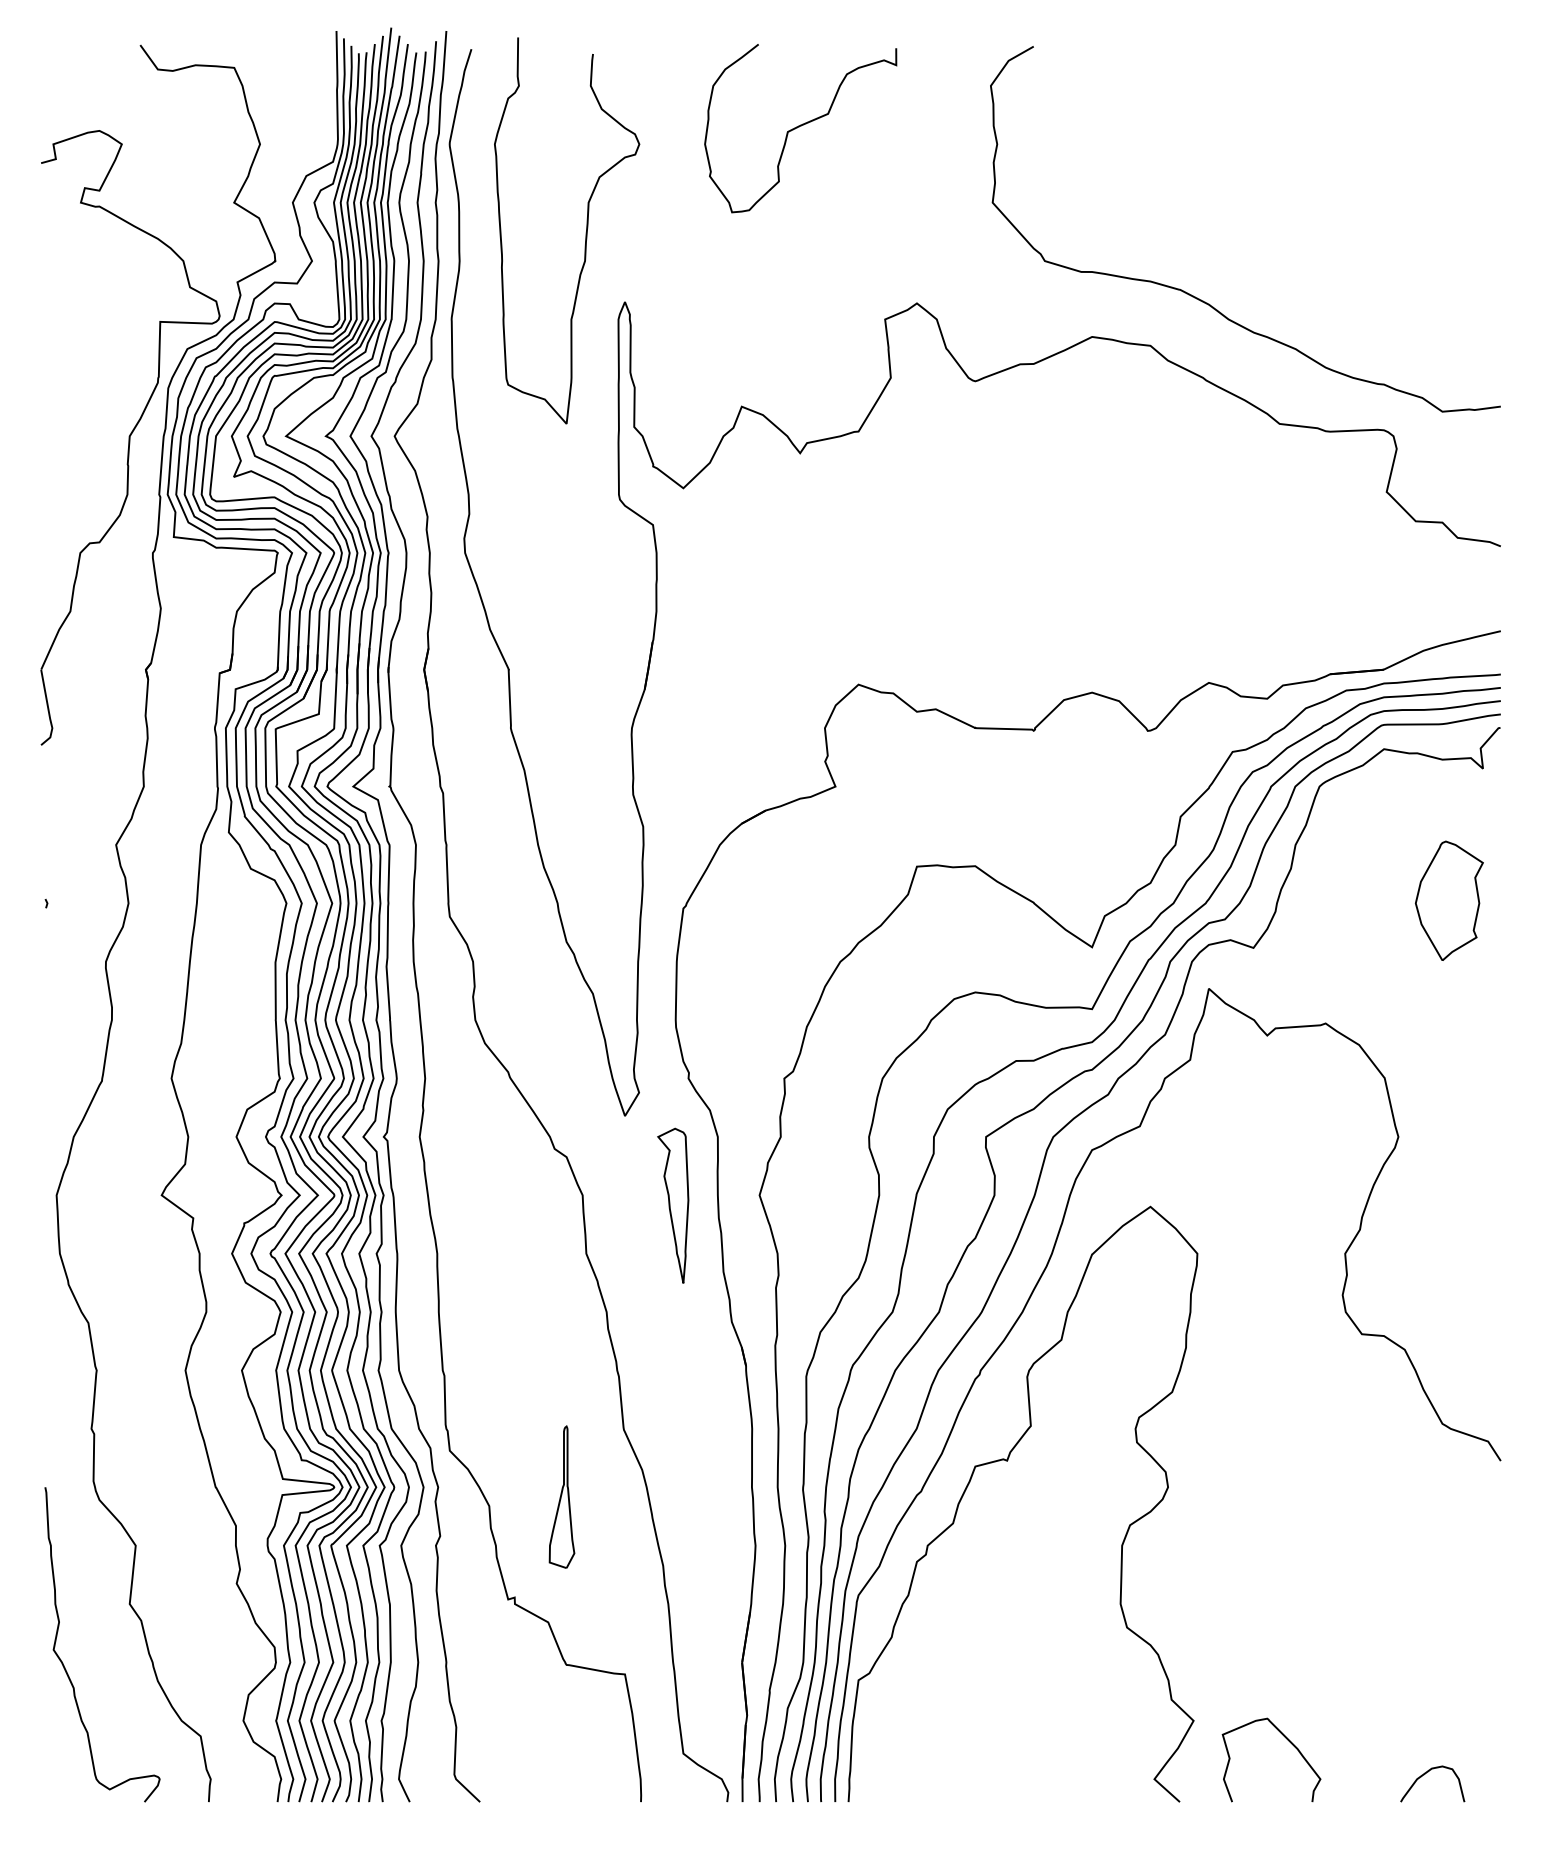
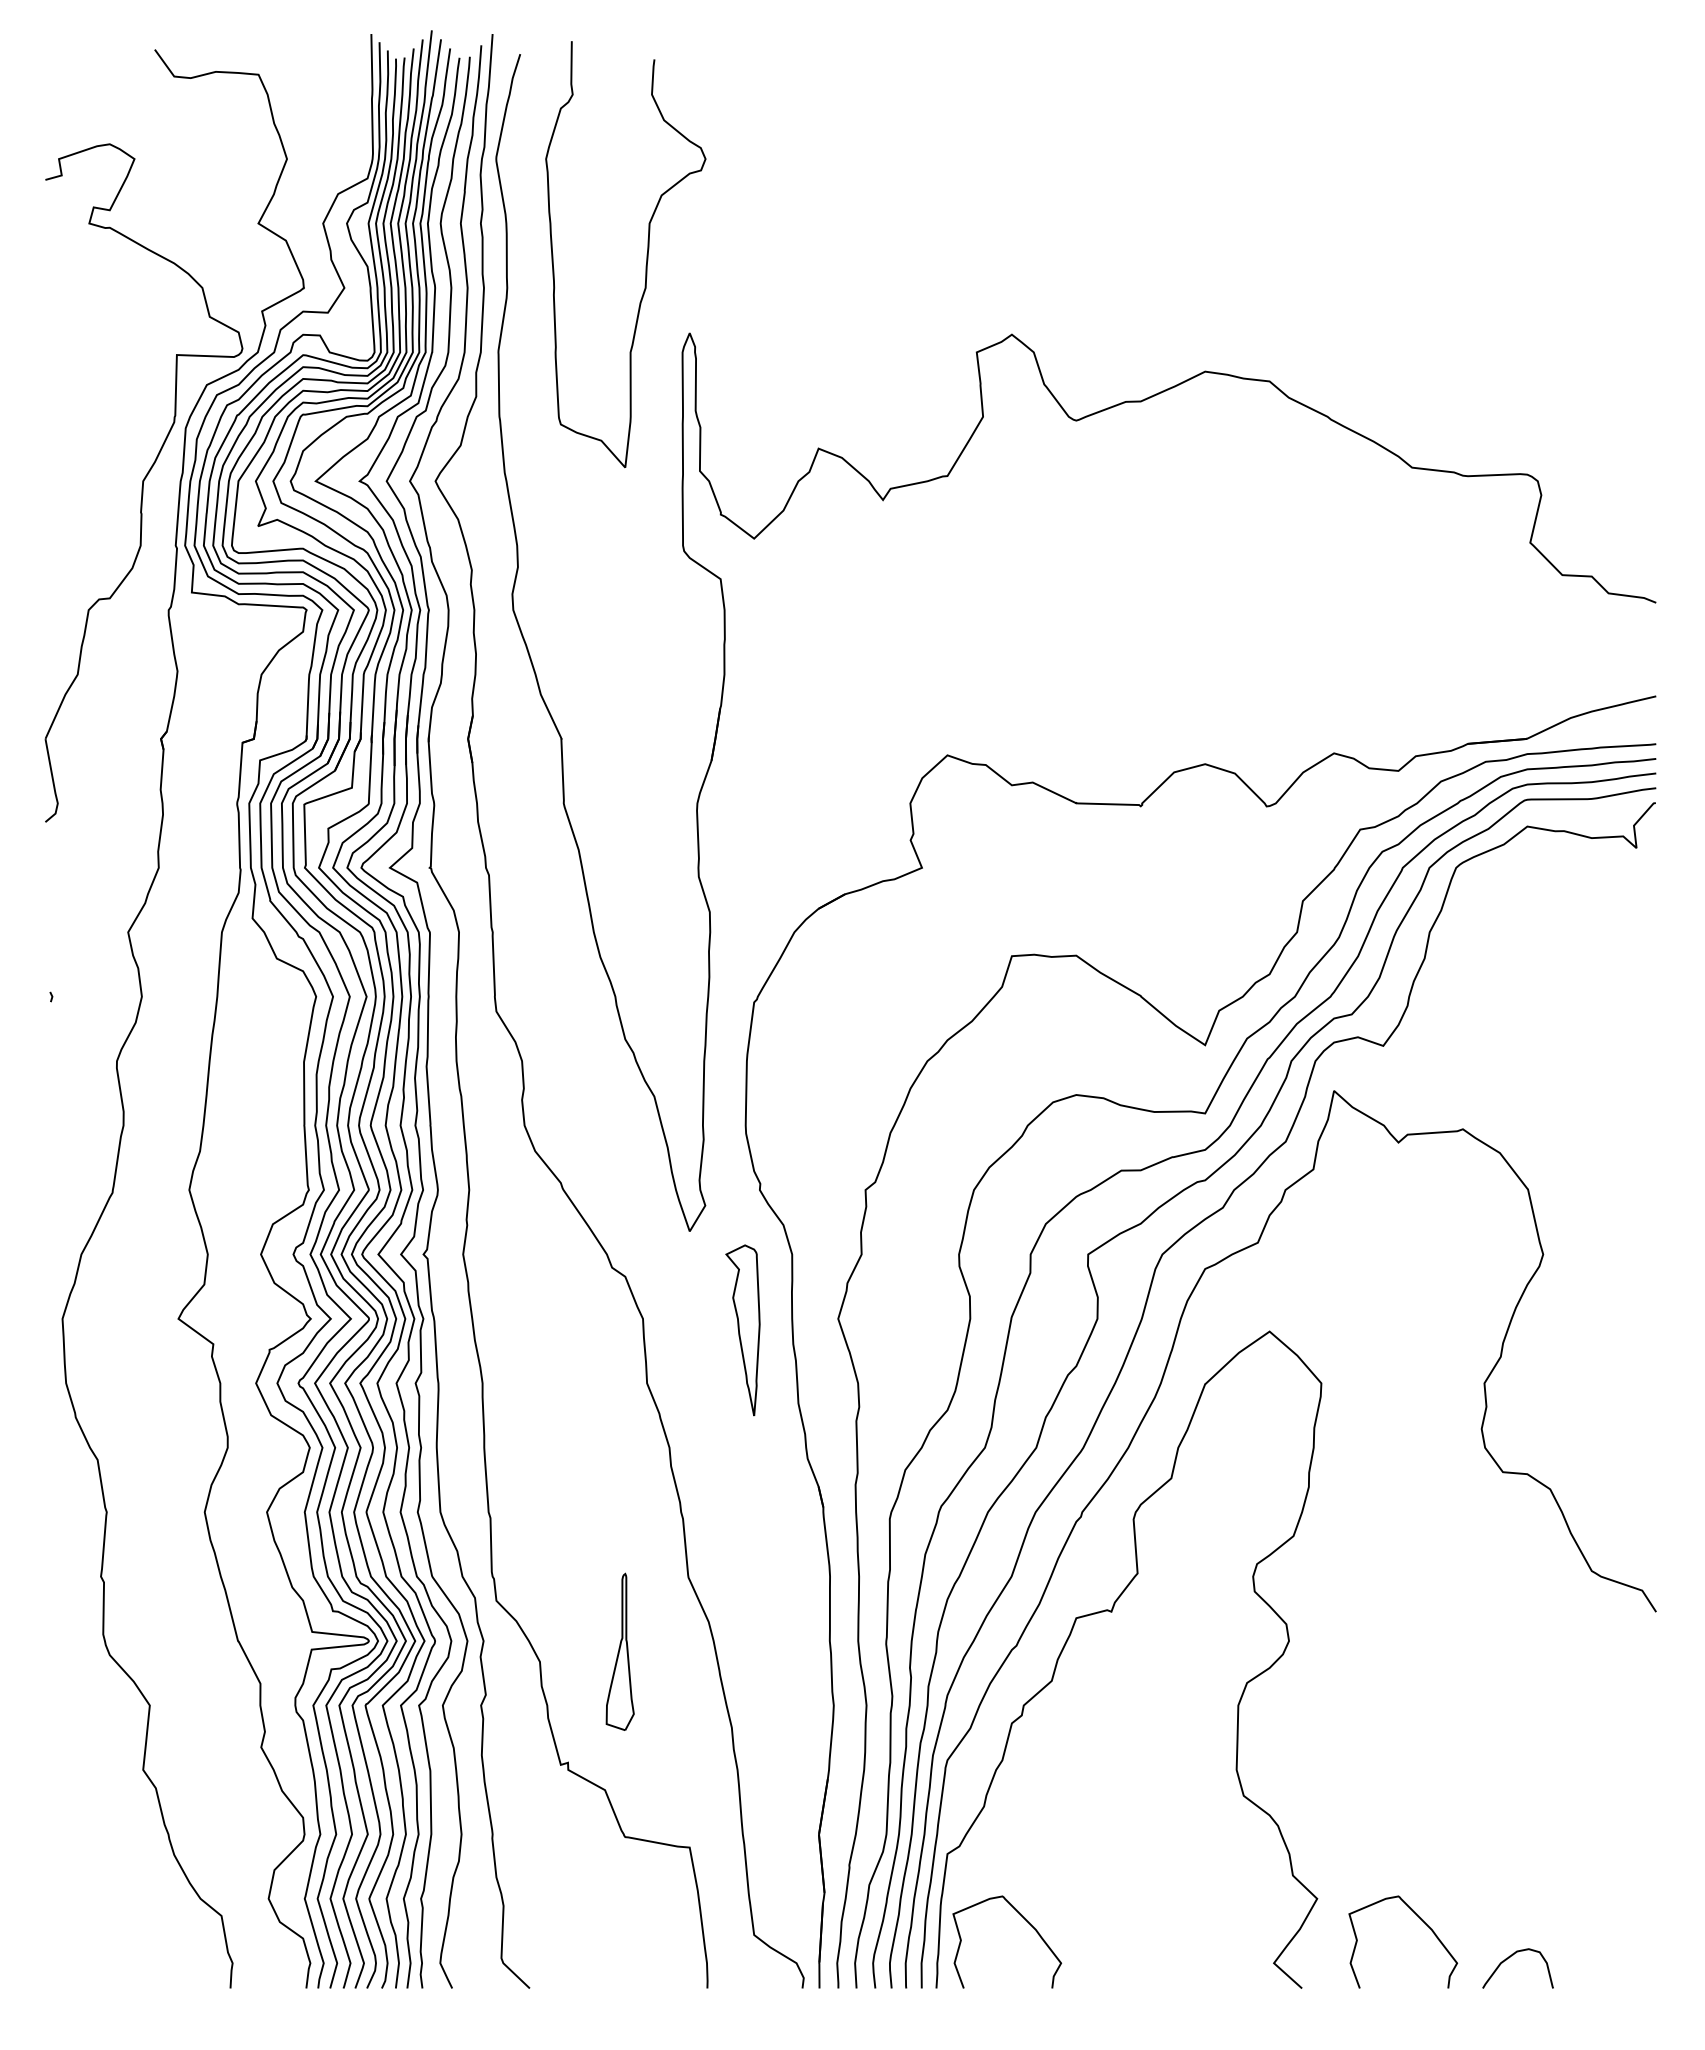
curve: (800, 126) -> (883, 139), removed
curve: (1208, 303) -> (1333, 334), removed
part: (1449, 900) -> (1599, 993), removed
curve: (63, 1664) -> (70, 1836), removed
curve: (930, 1741) -> (1026, 1921), added
curve: (1424, 1774) -> (1509, 1958), moved

